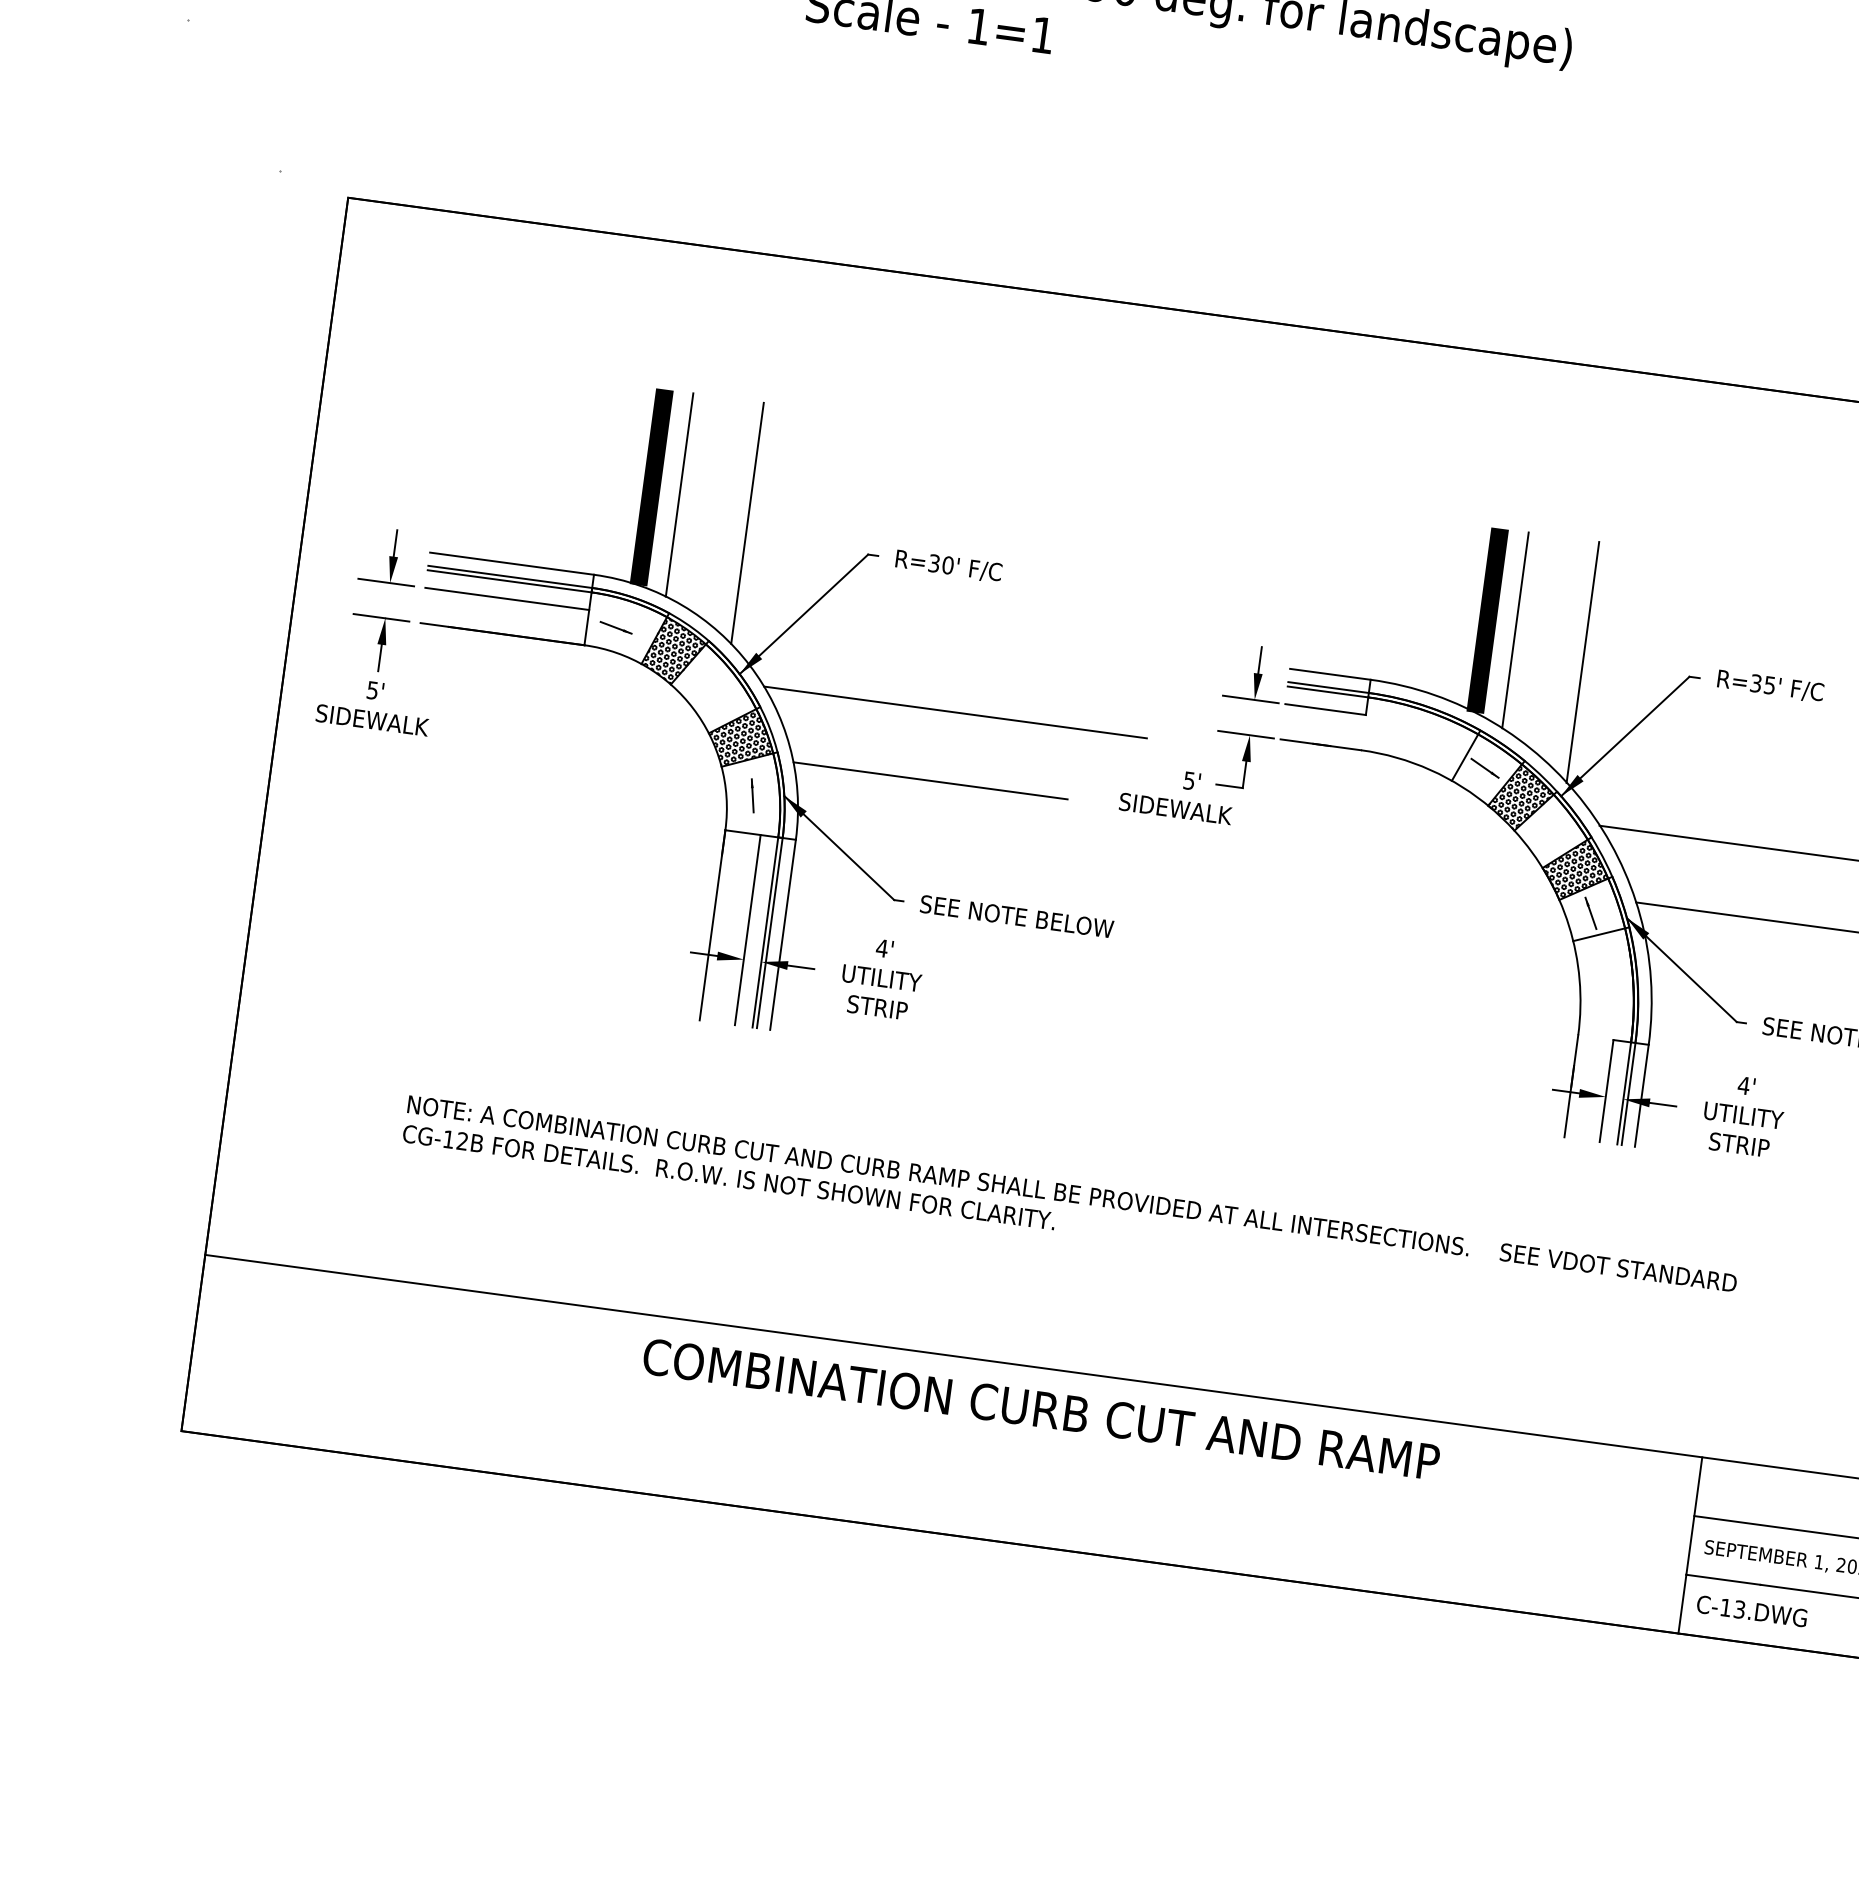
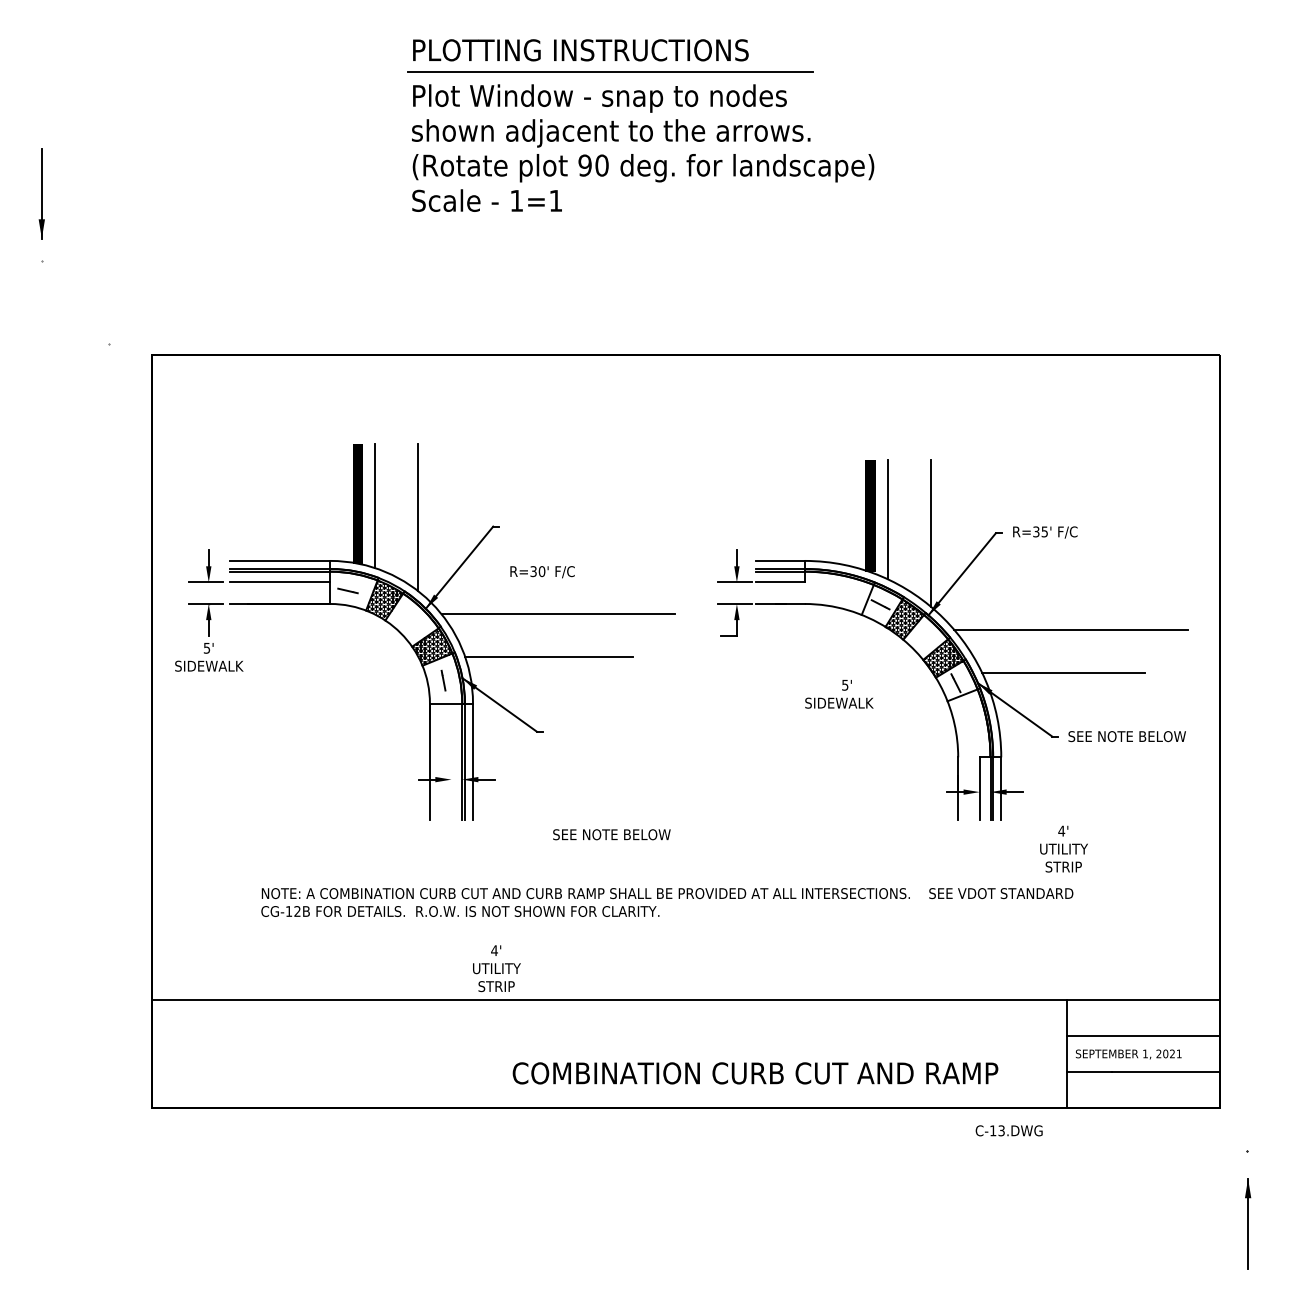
text: (948, 566) -> (542, 572), moved
text: (1177, 794) -> (839, 694), moved
text: (1016, 916) -> (611, 834), moved
line: (747, 929) -> (451, 761), removed
text: (881, 977) -> (496, 968), moved
text: (1743, 1114) -> (1063, 848), moved
text: (1041, 1409) -> (755, 1073), moved
text: (1750, 1610) -> (1008, 1130), moved

